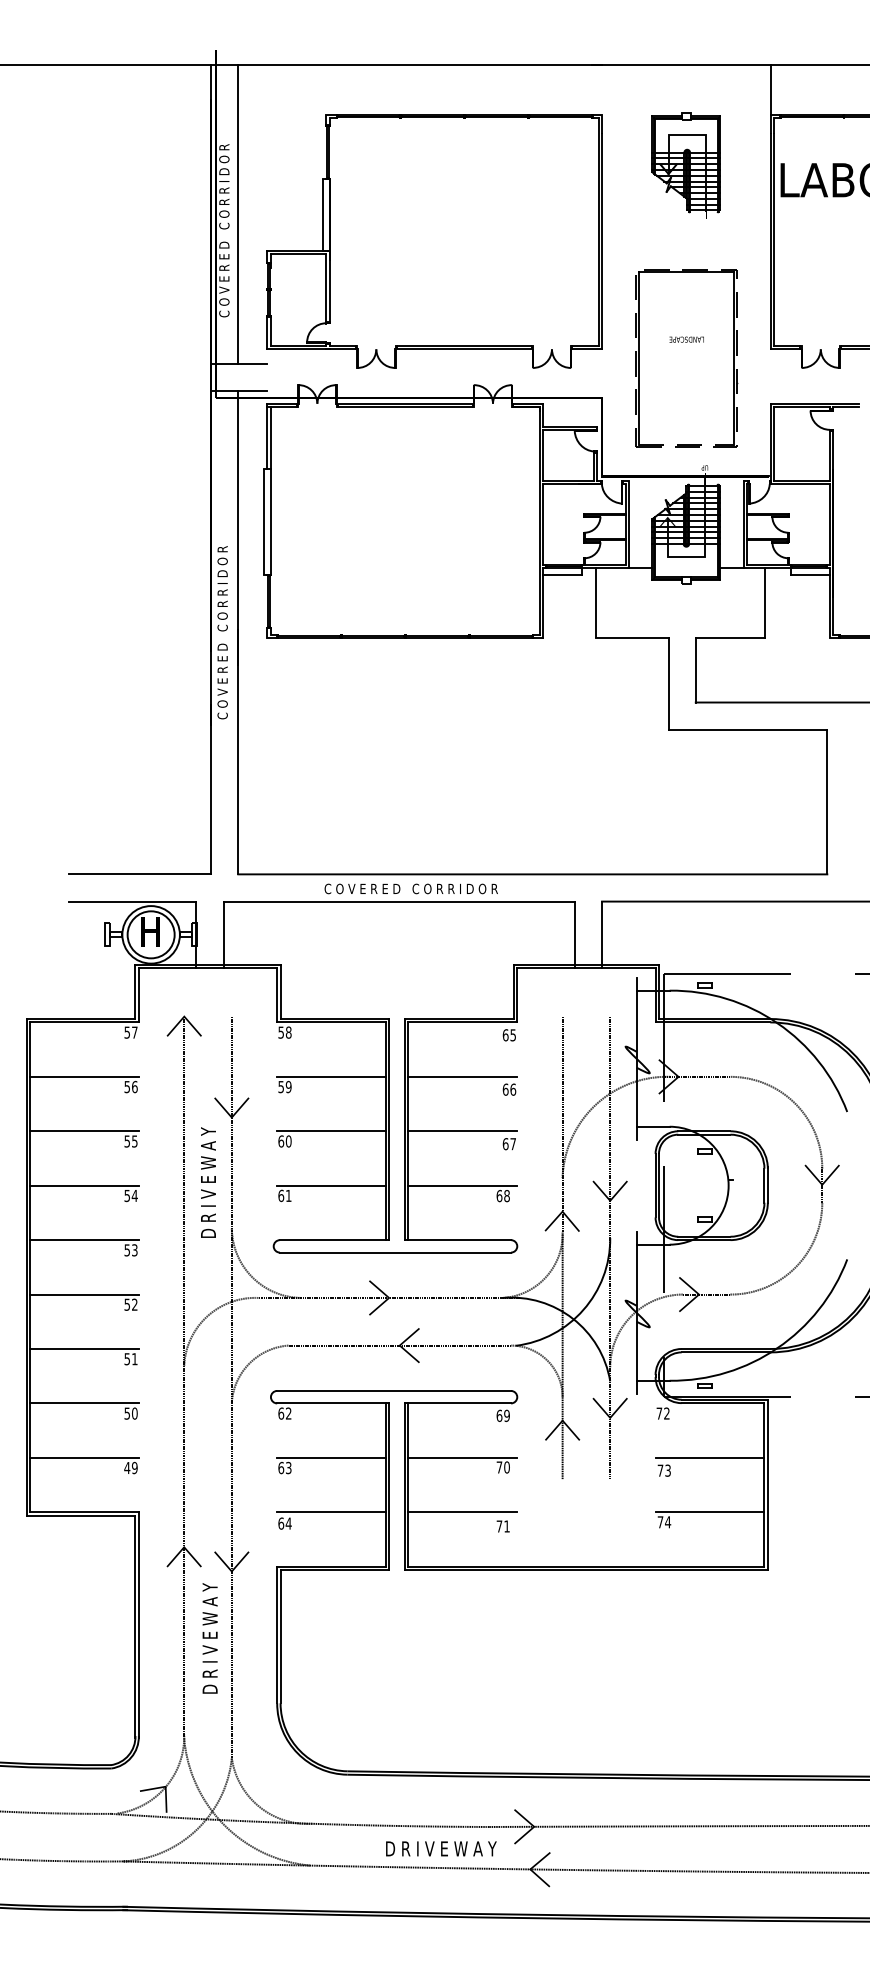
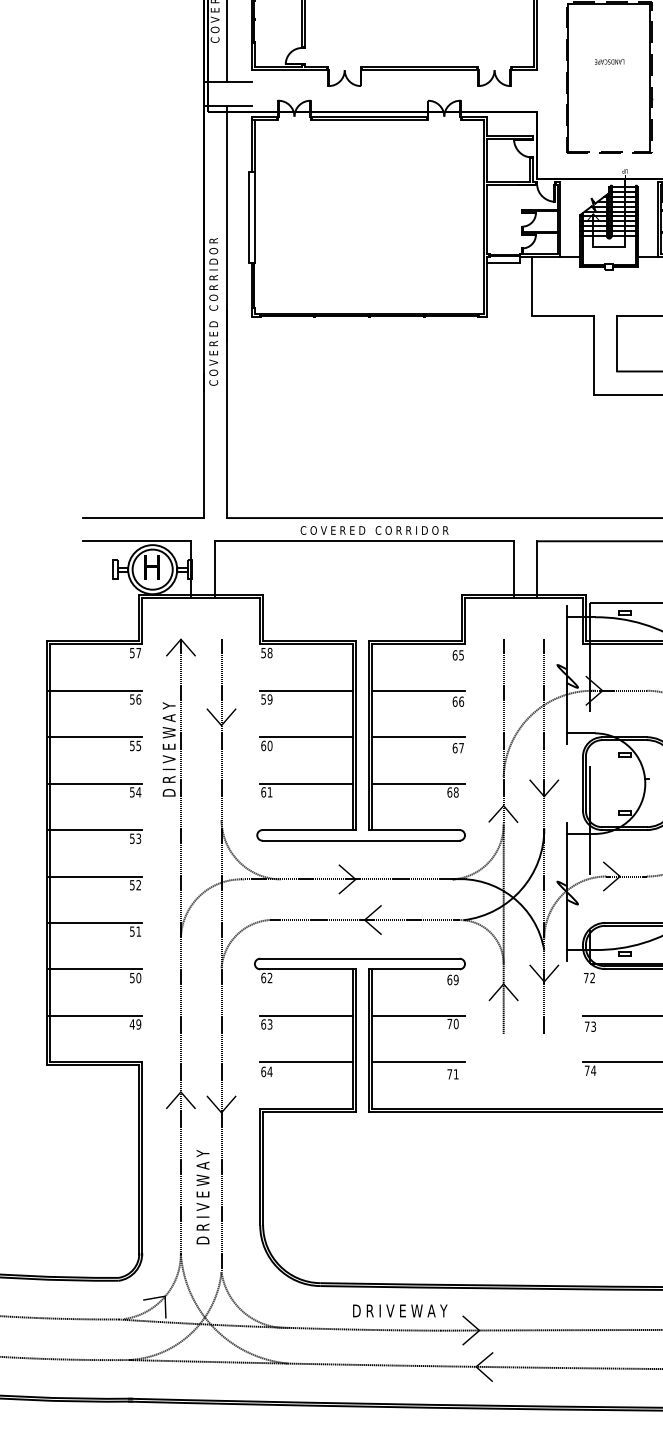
text: (208, 1182) -> (169, 749), moved
text: (209, 1638) -> (202, 1197), moved
text: (441, 1848) -> (400, 1310), moved

